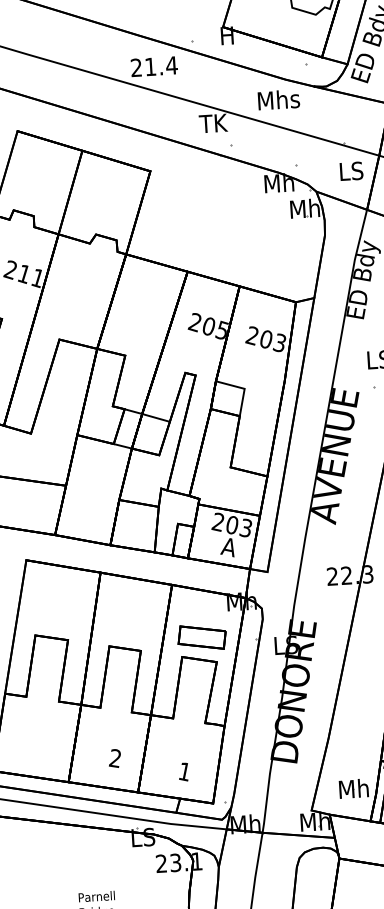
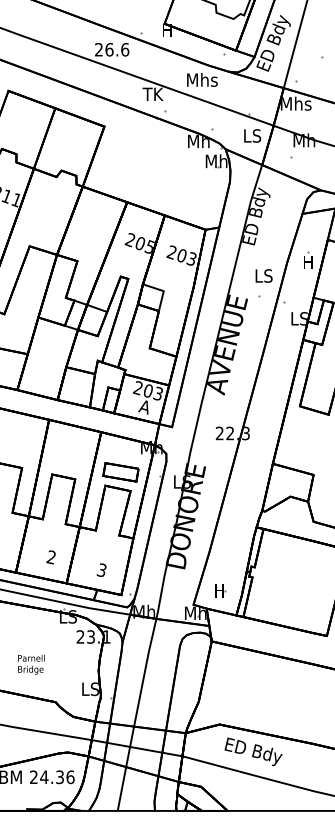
text: (161, 65) -> (117, 49), 21.4 -> 26.6
text: (184, 771) -> (101, 570), 1 -> 3
text: (353, 788) -> (225, 590), Mh -> H

